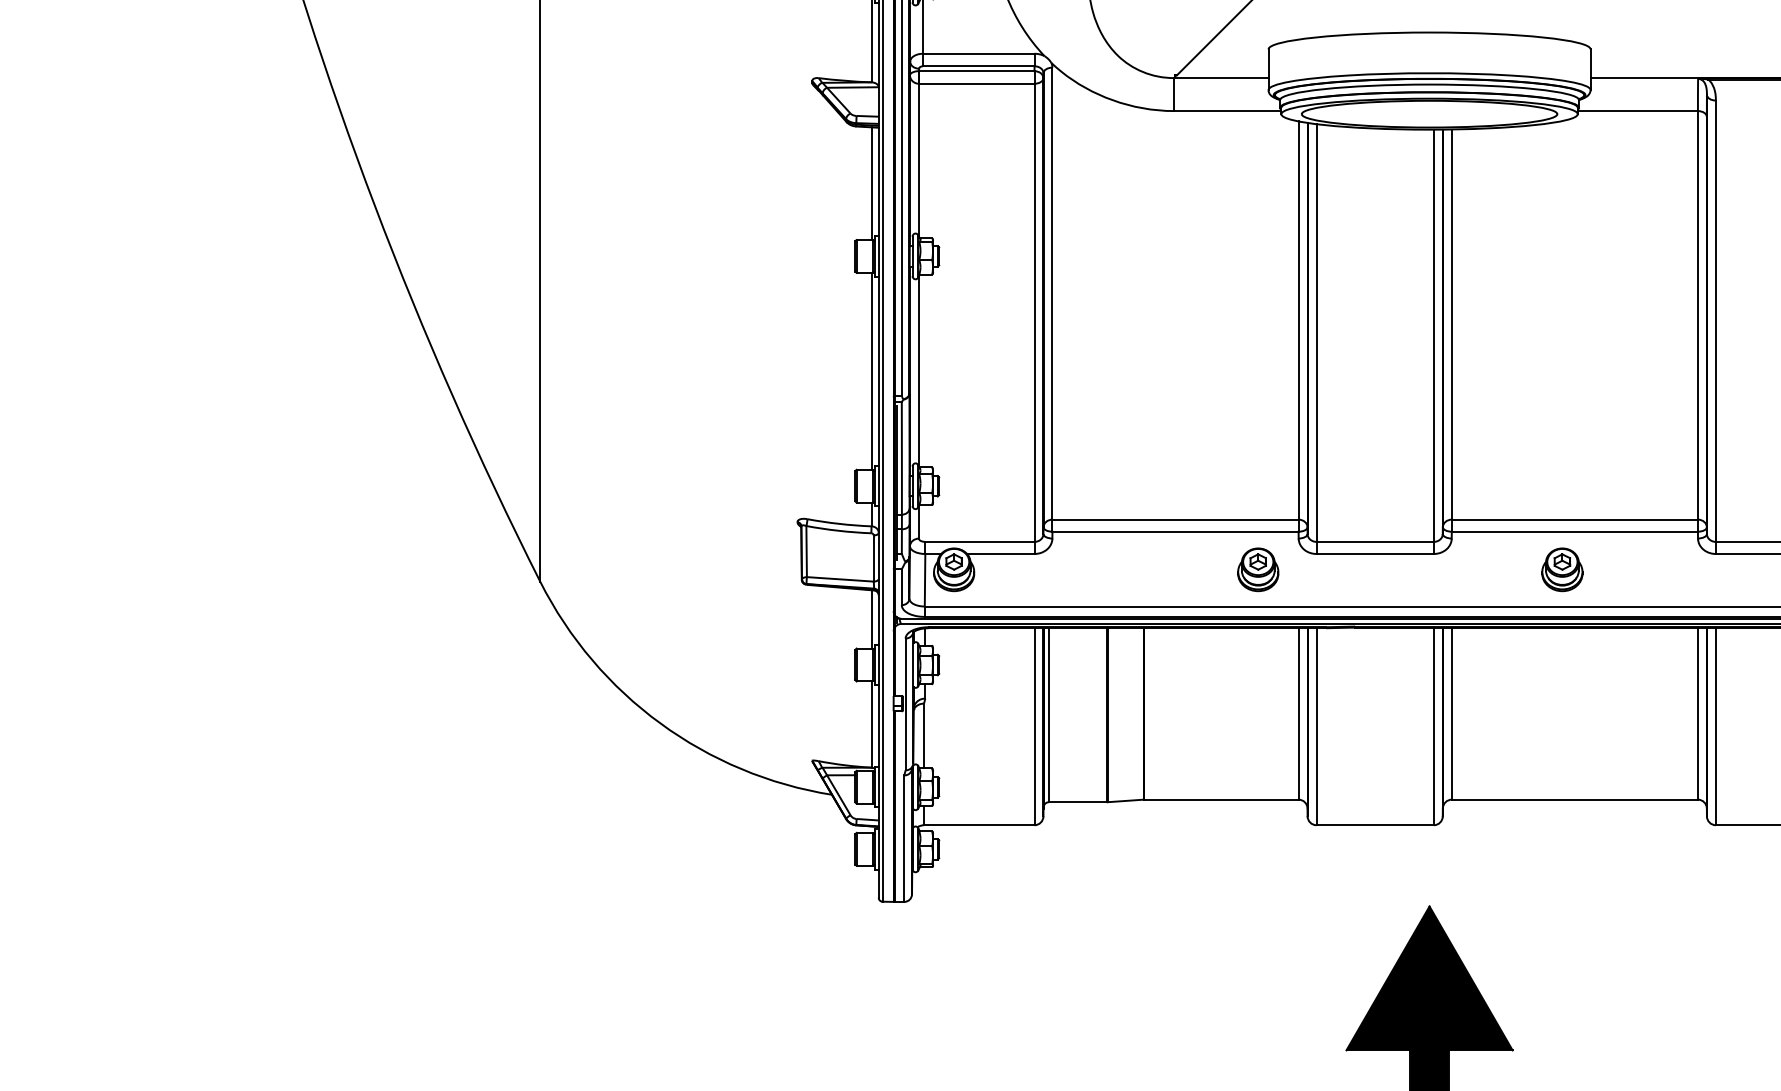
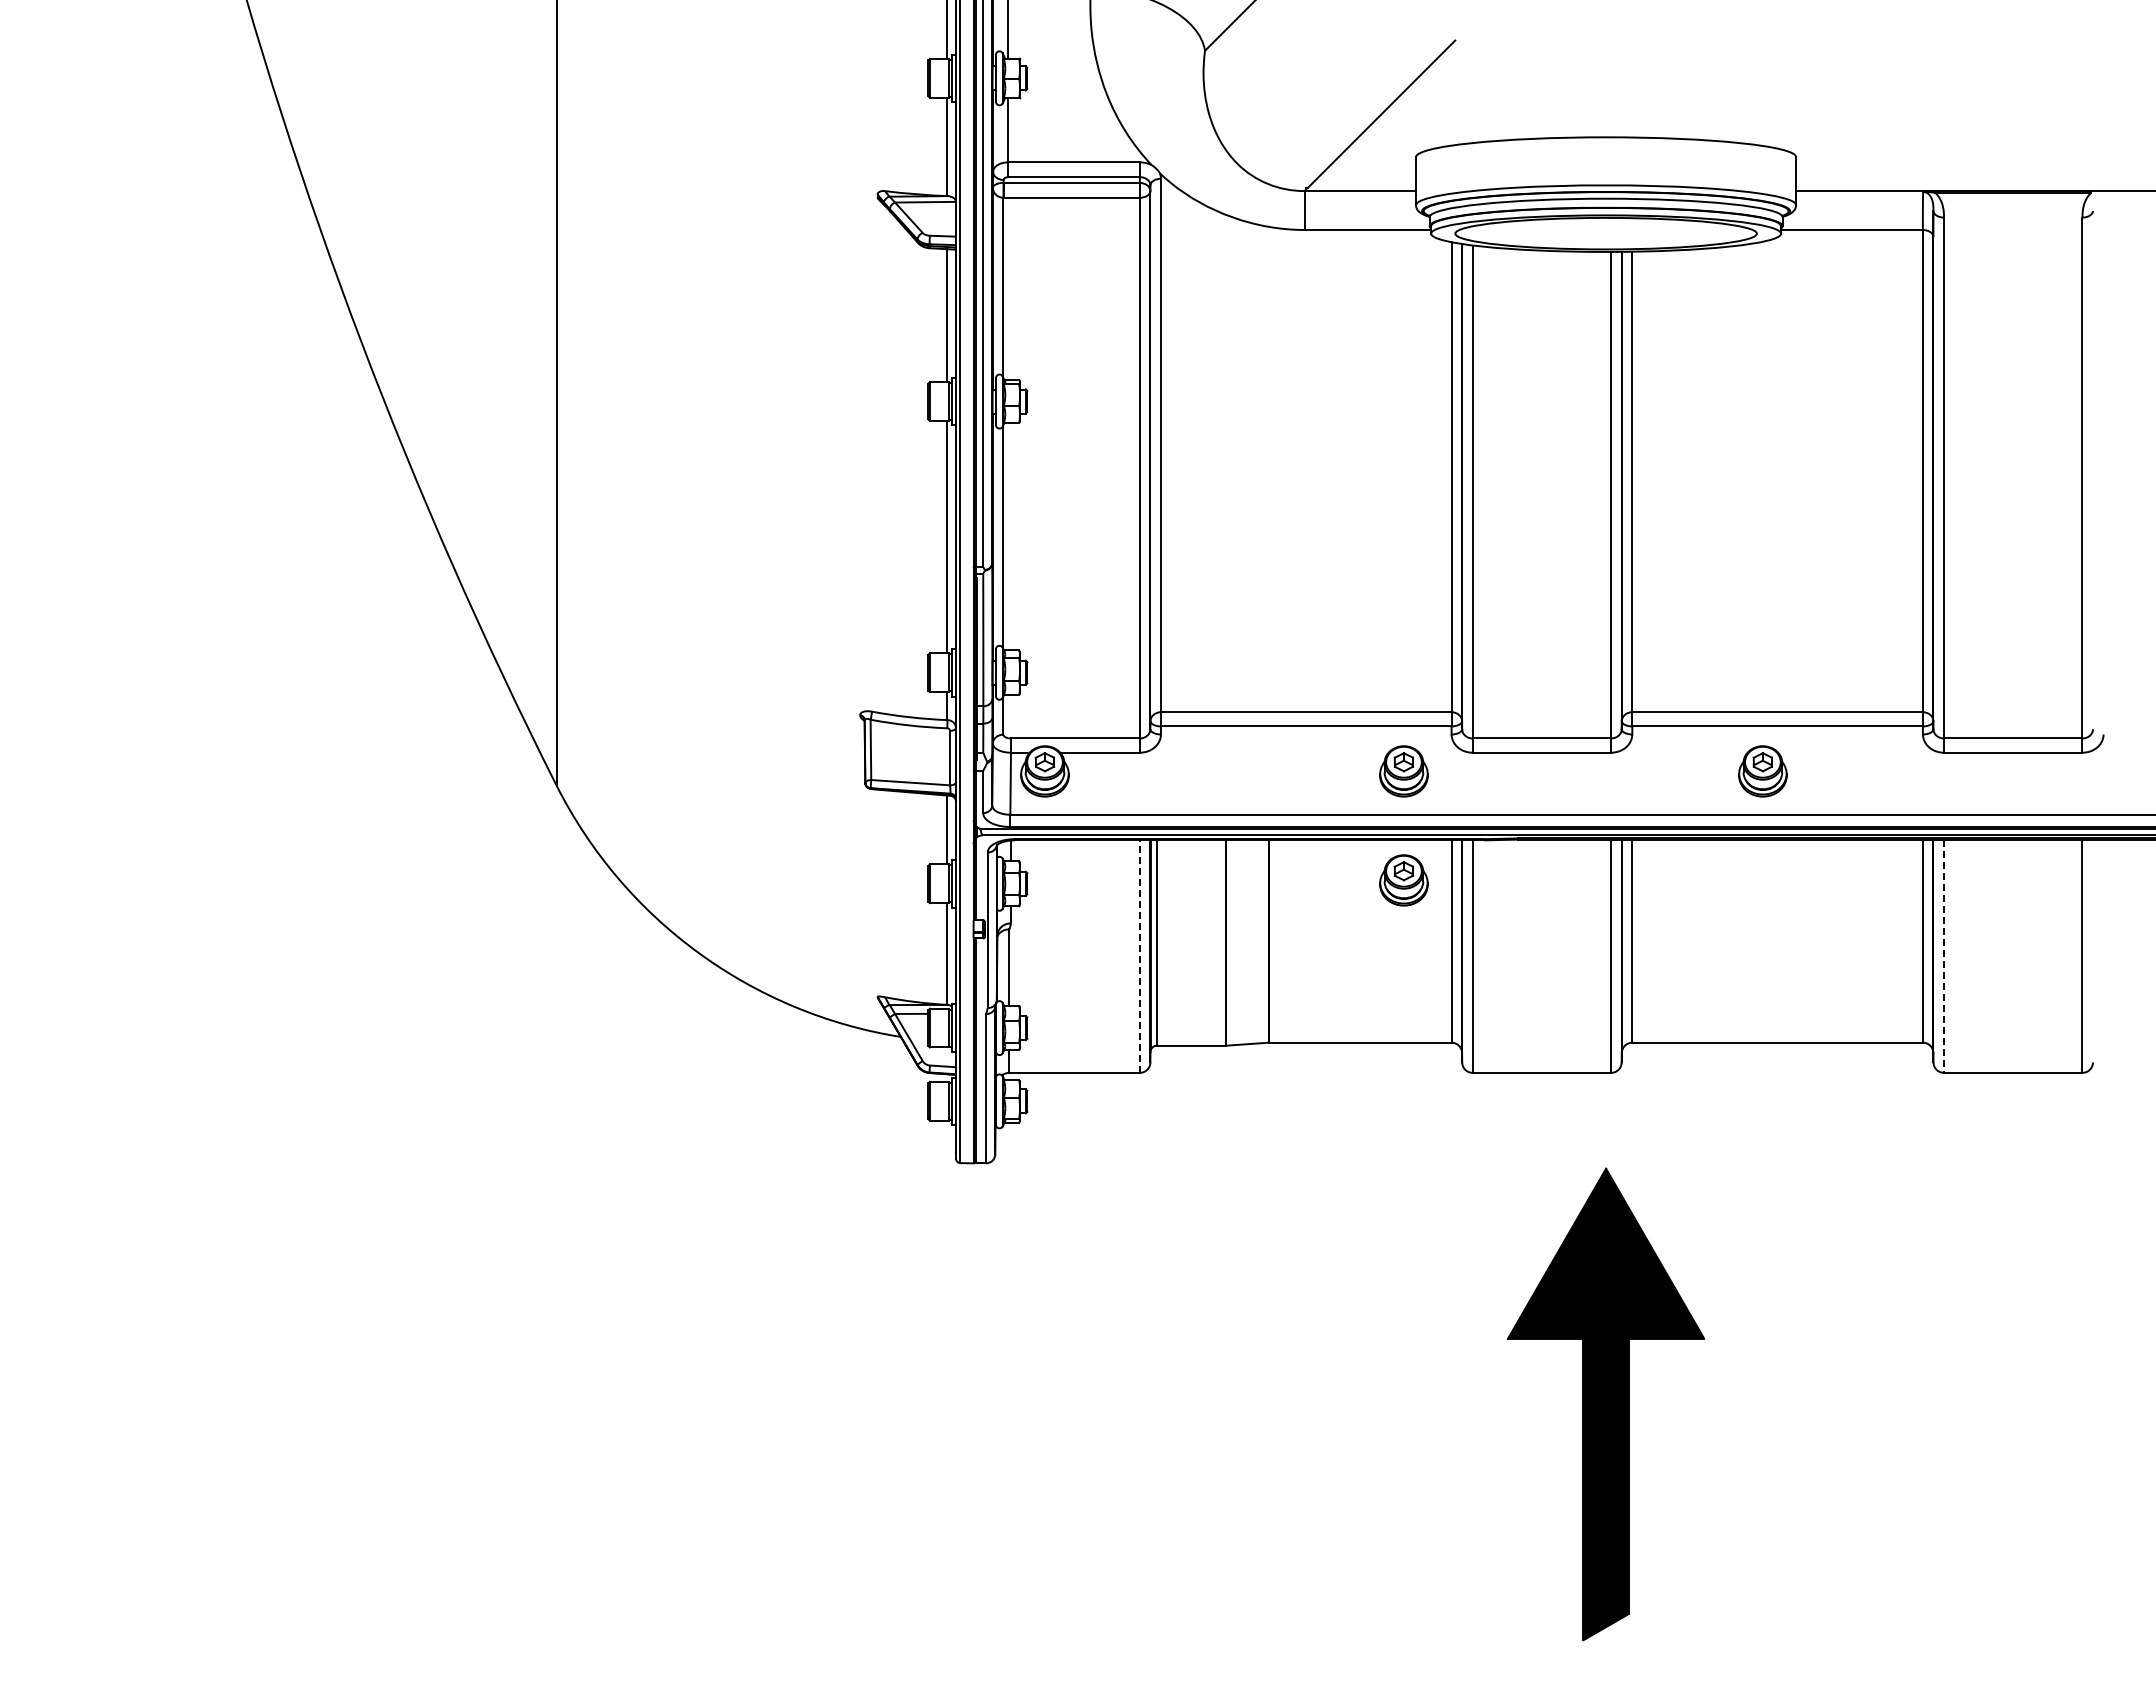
part: (1257, 662) -> (1403, 880), added
line: (1034, 726) -> (1139, 956), solid -> dashed
line: (1716, 726) -> (1944, 956), solid -> dashed

